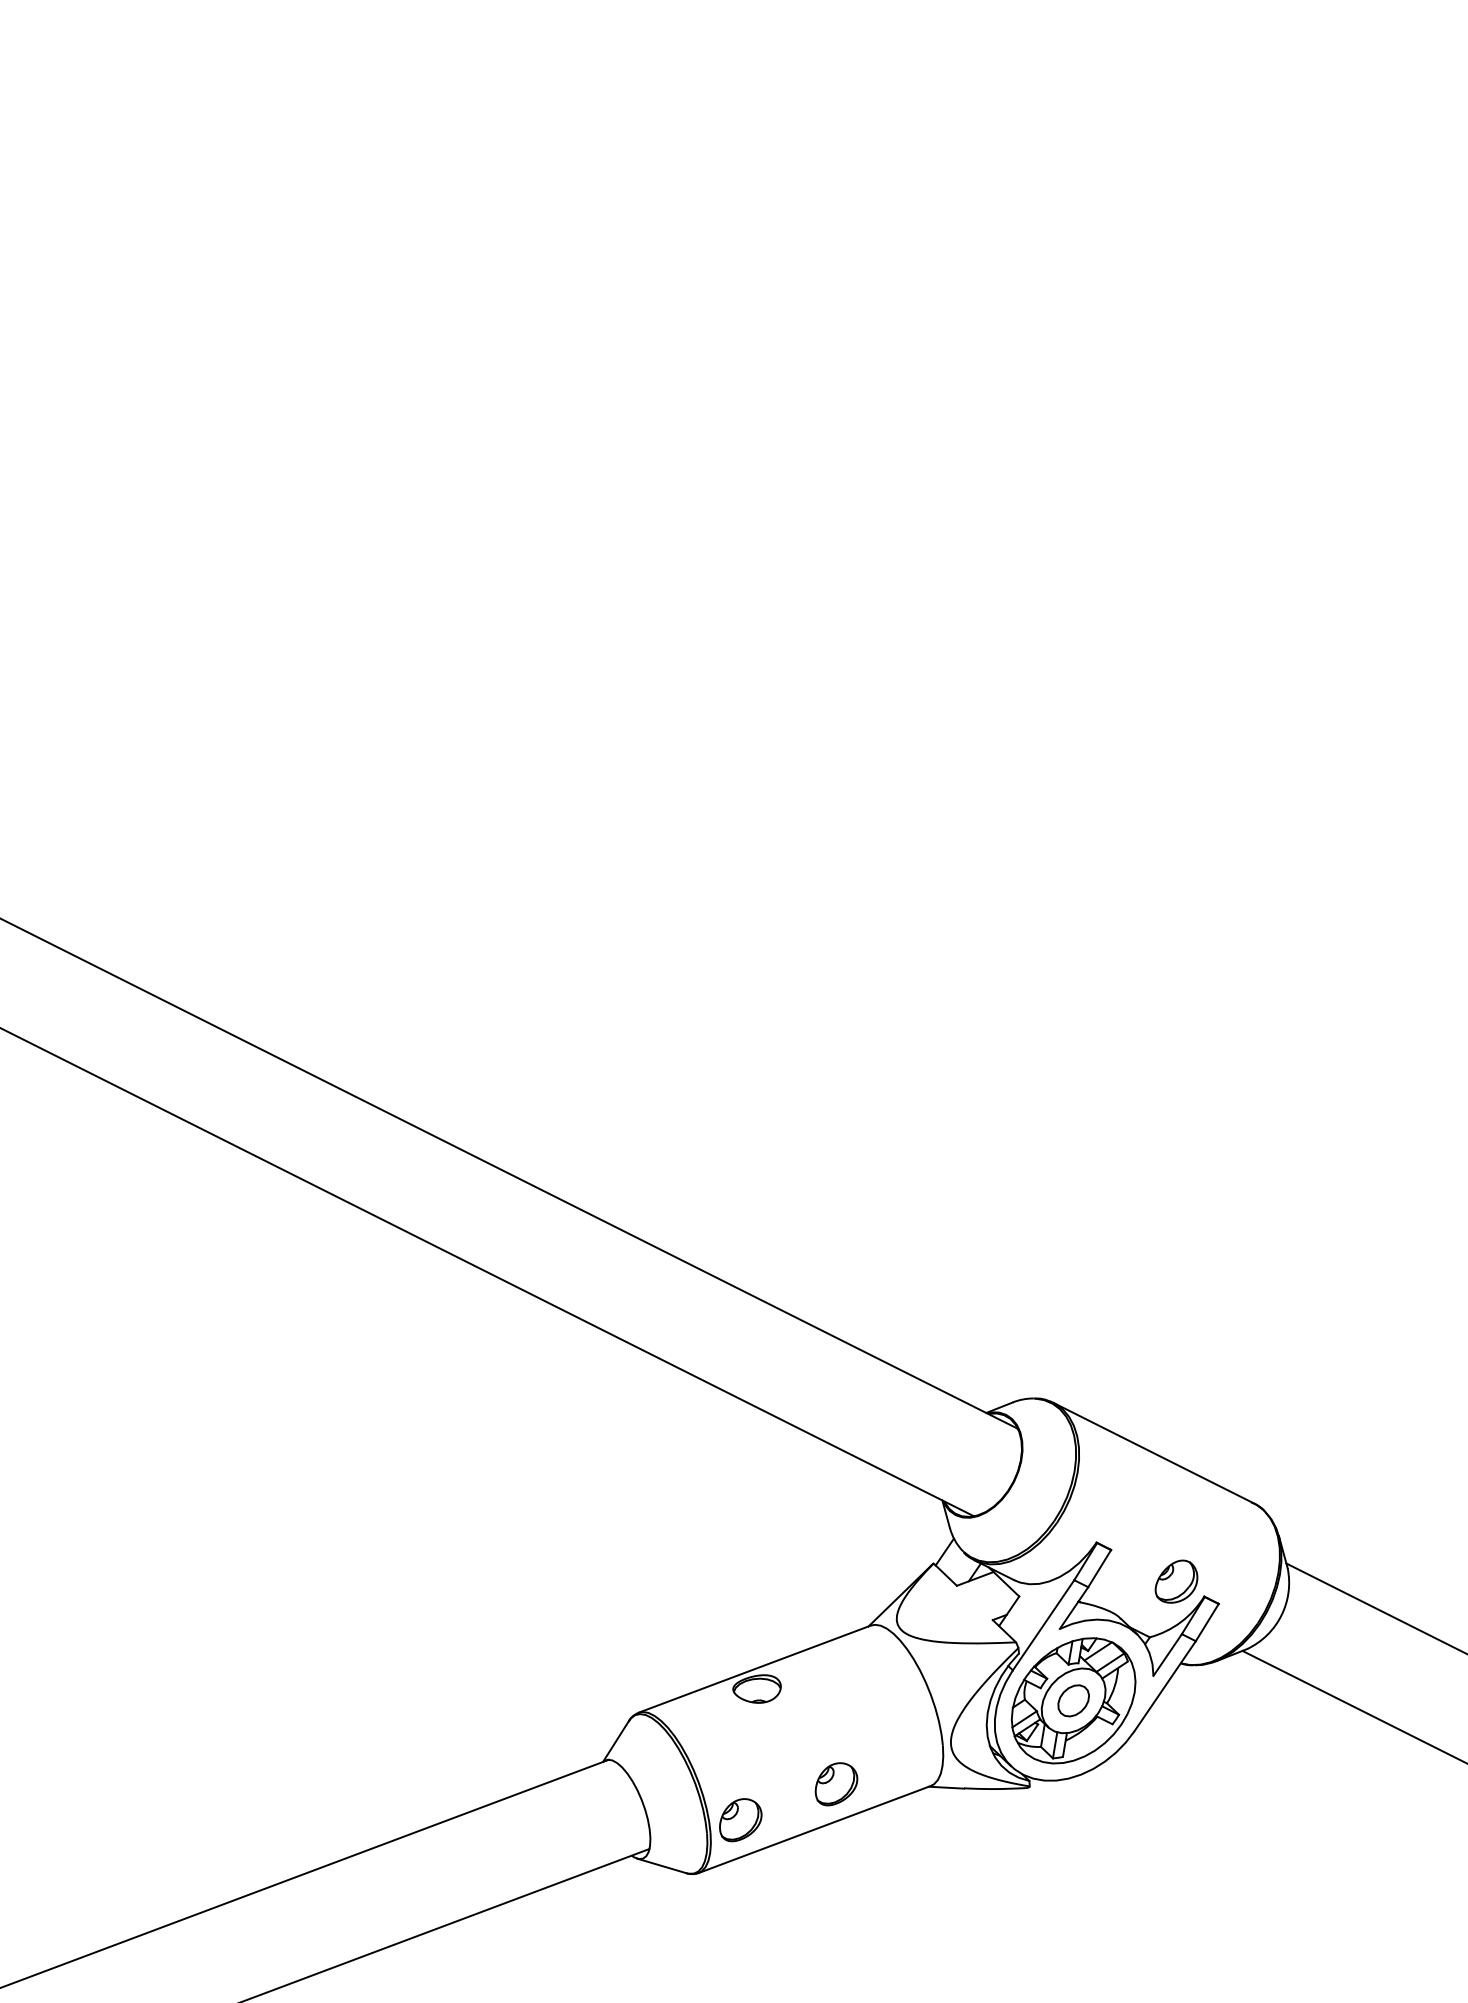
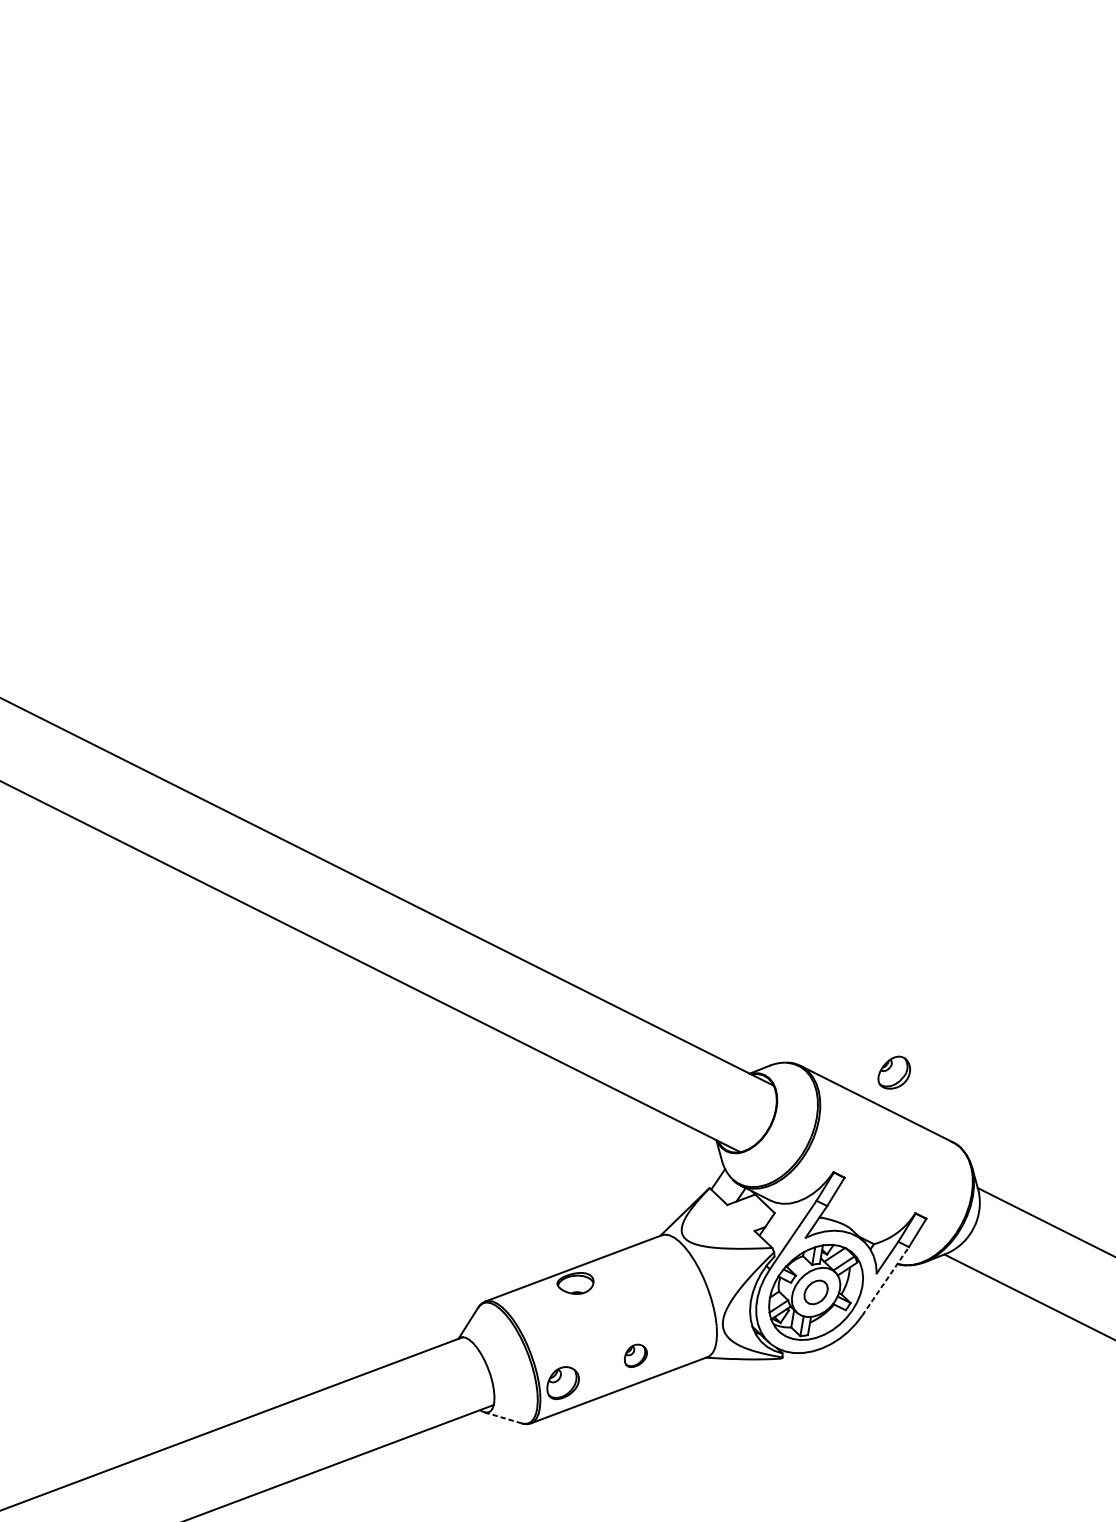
part: (1176, 1581) -> (894, 1072), moved
line: (1165, 1686) -> (885, 1281), solid -> dashed
part: (836, 1784) -> (635, 1356), size x0.7
line: (661, 1865) -> (502, 1417), solid -> dashed

